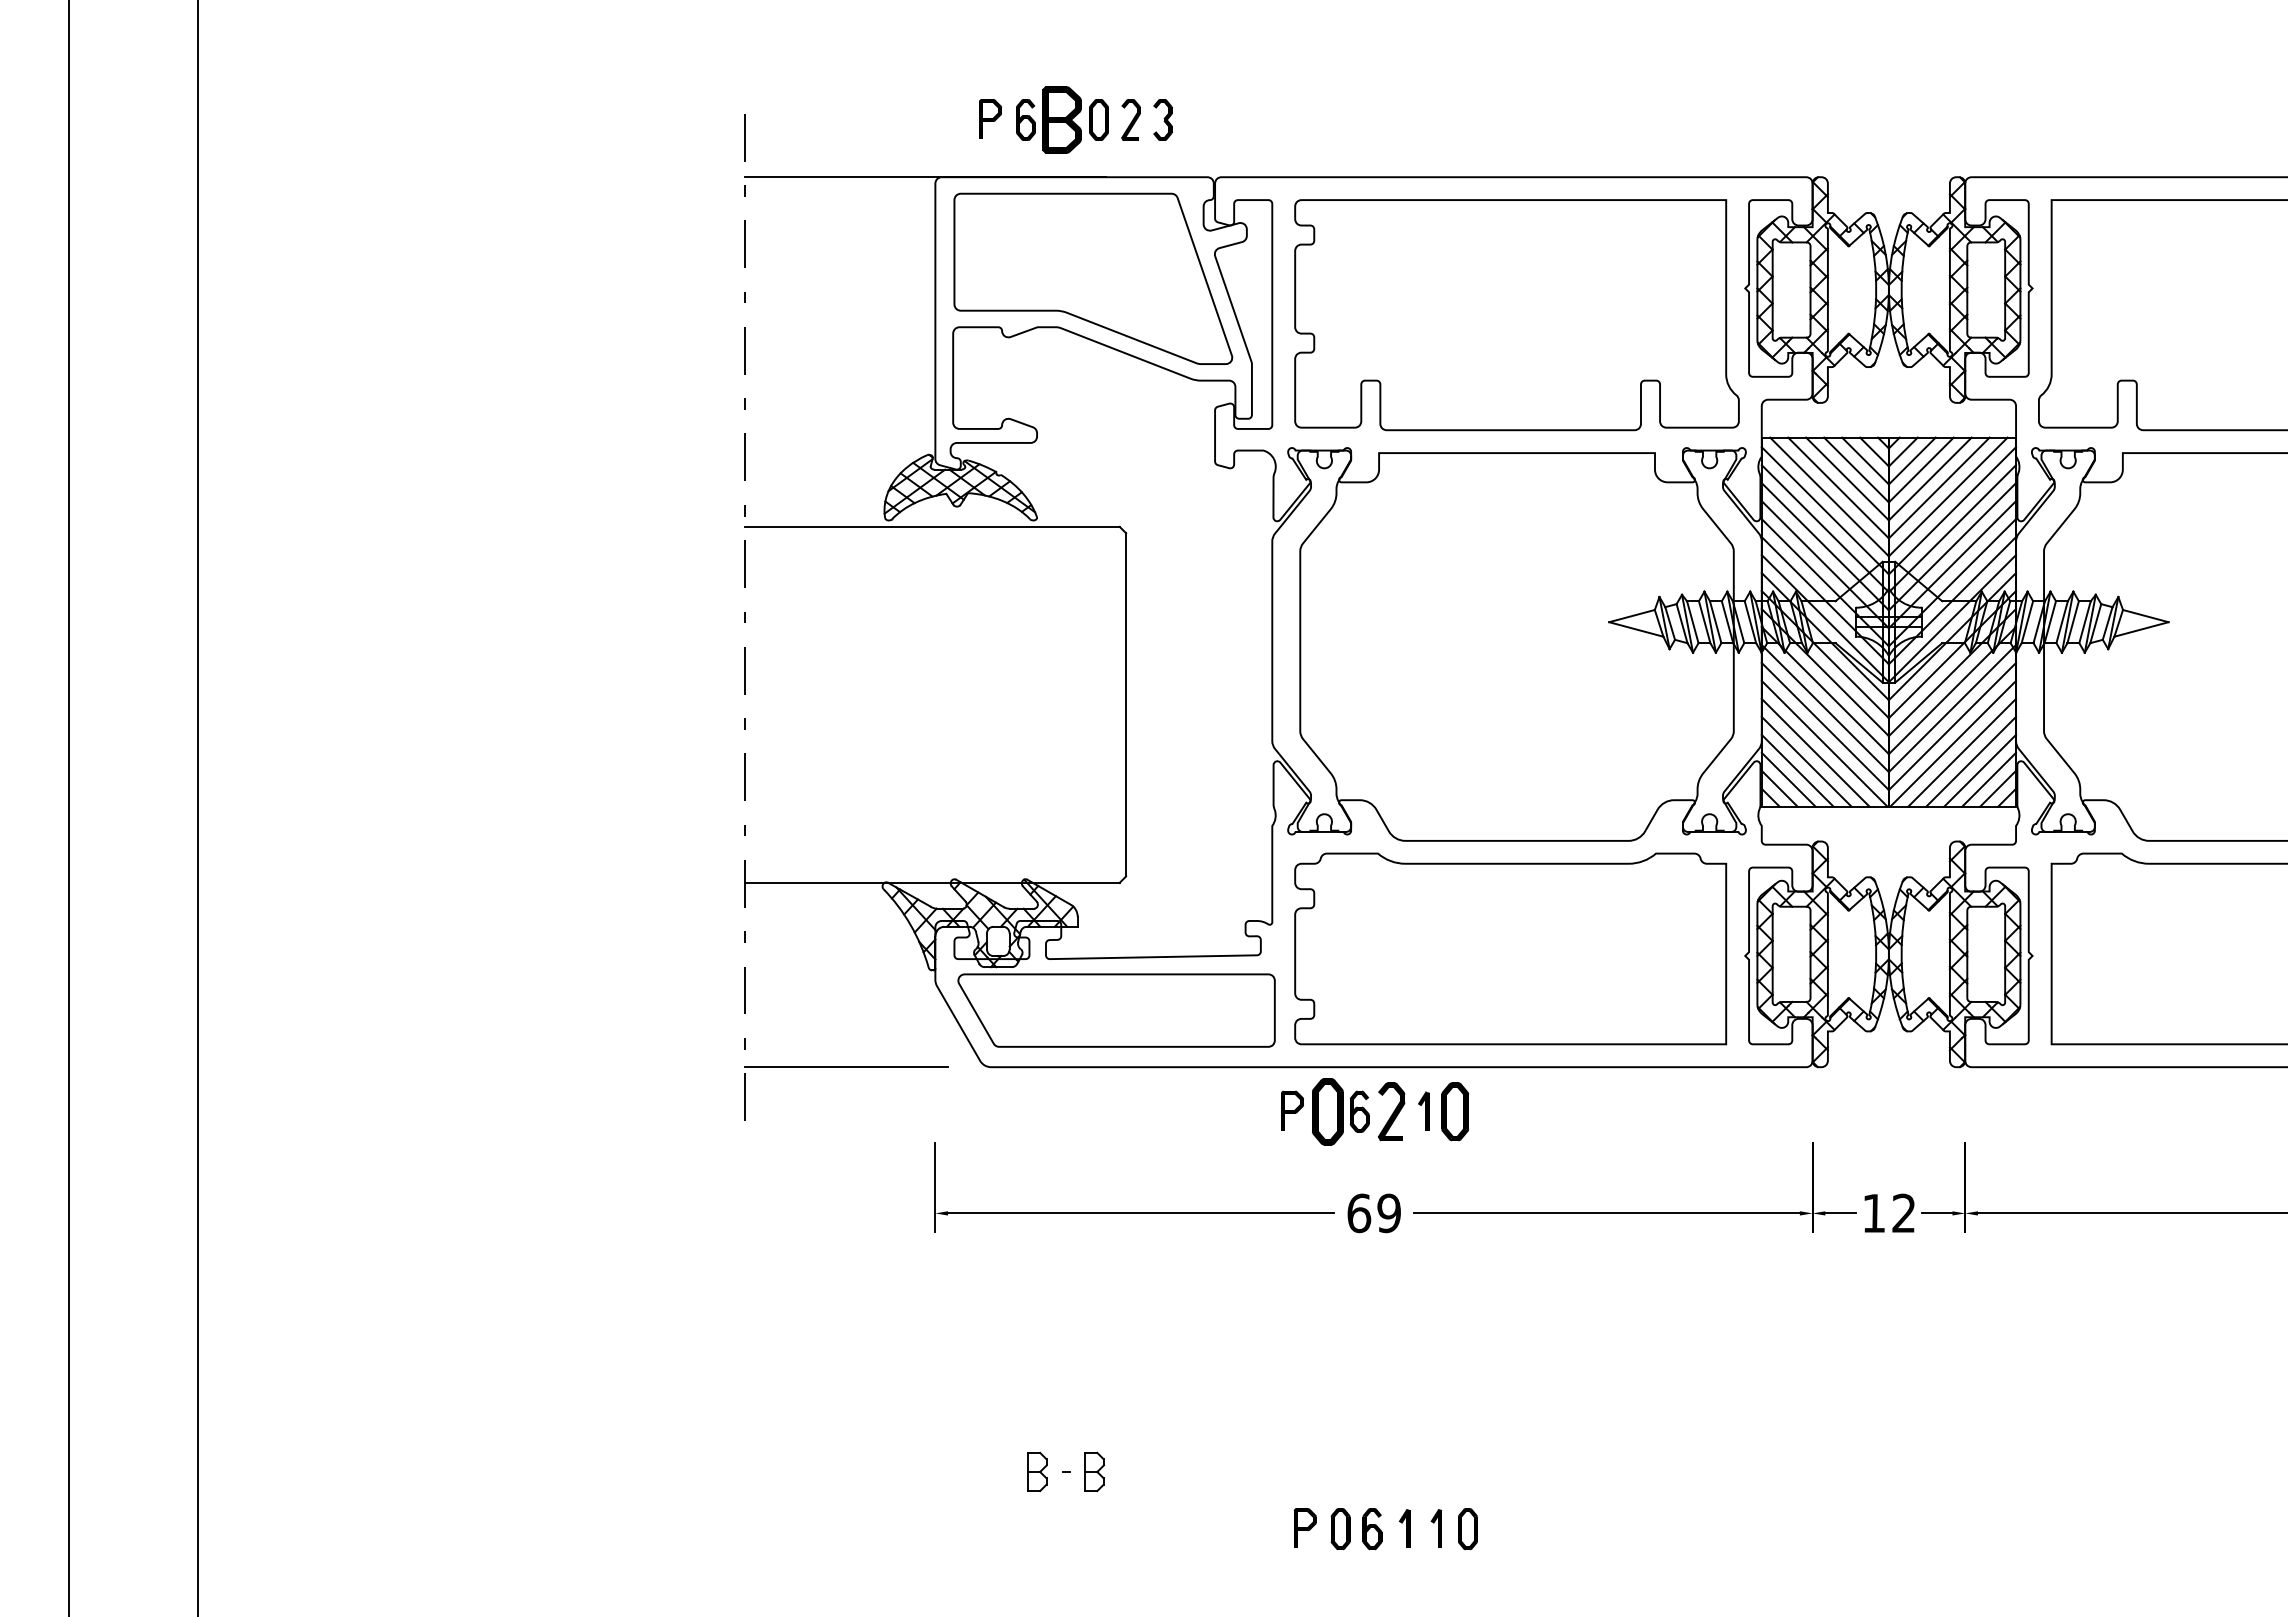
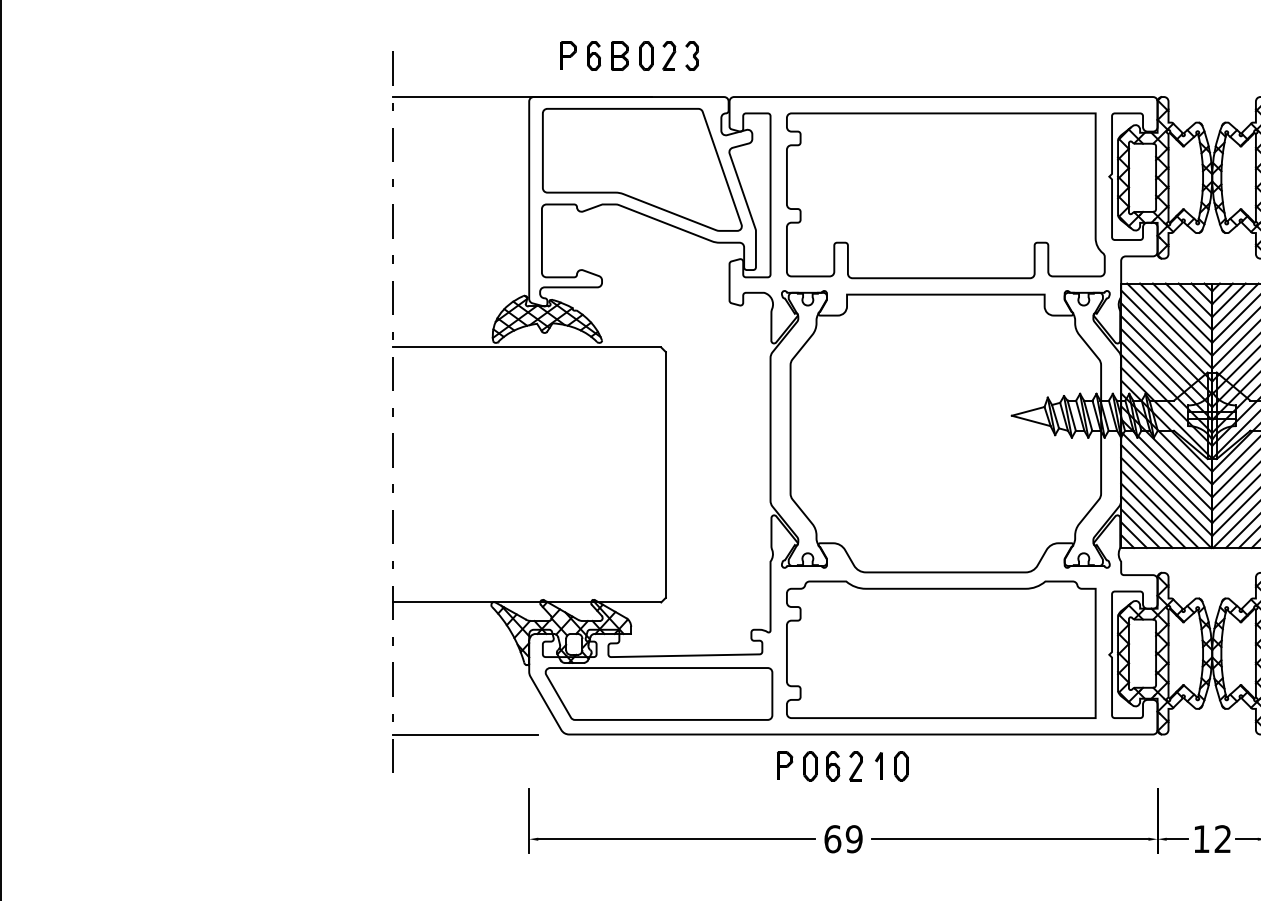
part: (1061, 119) -> (619, 55), size x0.62
part: (1327, 1111) -> (810, 766), size x0.62
part: (1391, 1111) -> (855, 766), size x0.71
part: (1454, 1111) -> (901, 766), size x0.71

